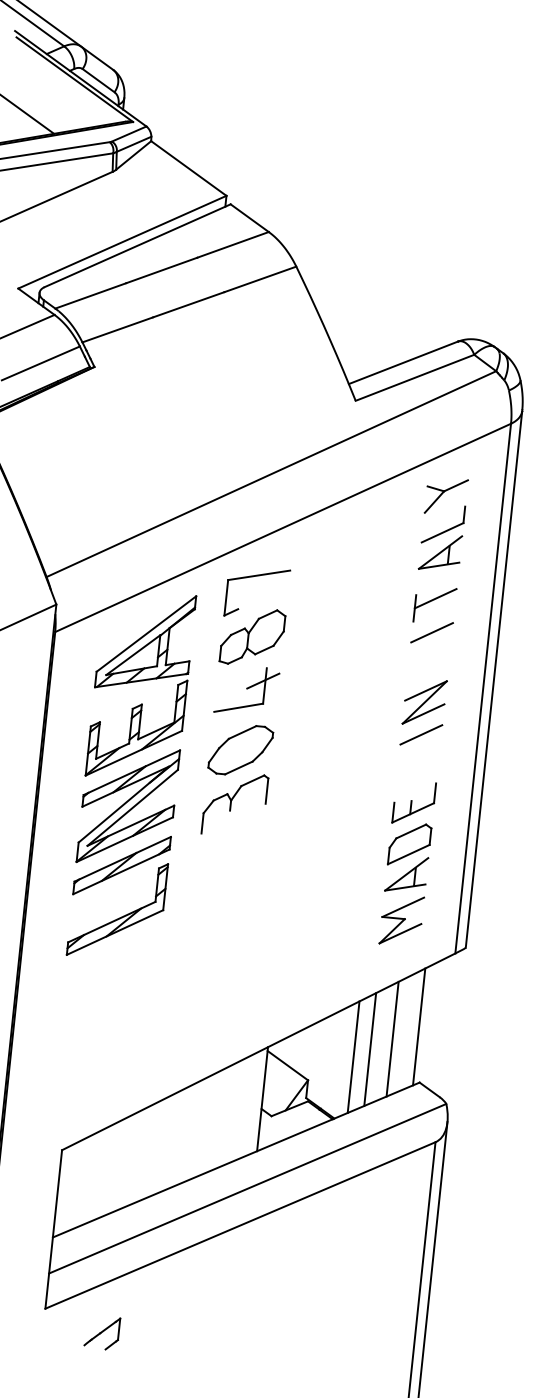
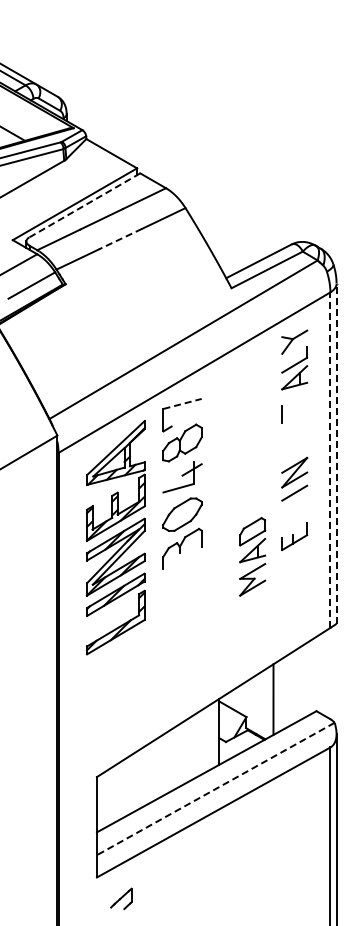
line: (137, 245) -> (84, 205), solid -> dashed
line: (188, 305) -> (120, 239), solid -> dashed
line: (259, 574) -> (182, 403), solid -> dashed
line: (435, 597) -> (294, 406), removed
line: (431, 632) -> (294, 428), removed
line: (494, 677) -> (336, 452), solid -> dashed
line: (483, 689) -> (330, 460), solid -> dashed
part: (405, 883) -> (252, 556), moved
line: (419, 1027) -> (312, 676), removed
line: (392, 1038) -> (296, 685), removed
line: (370, 1049) -> (283, 693), removed
line: (247, 1189) -> (215, 789), solid -> dashed
part: (102, 1332) -> (121, 898), moved

